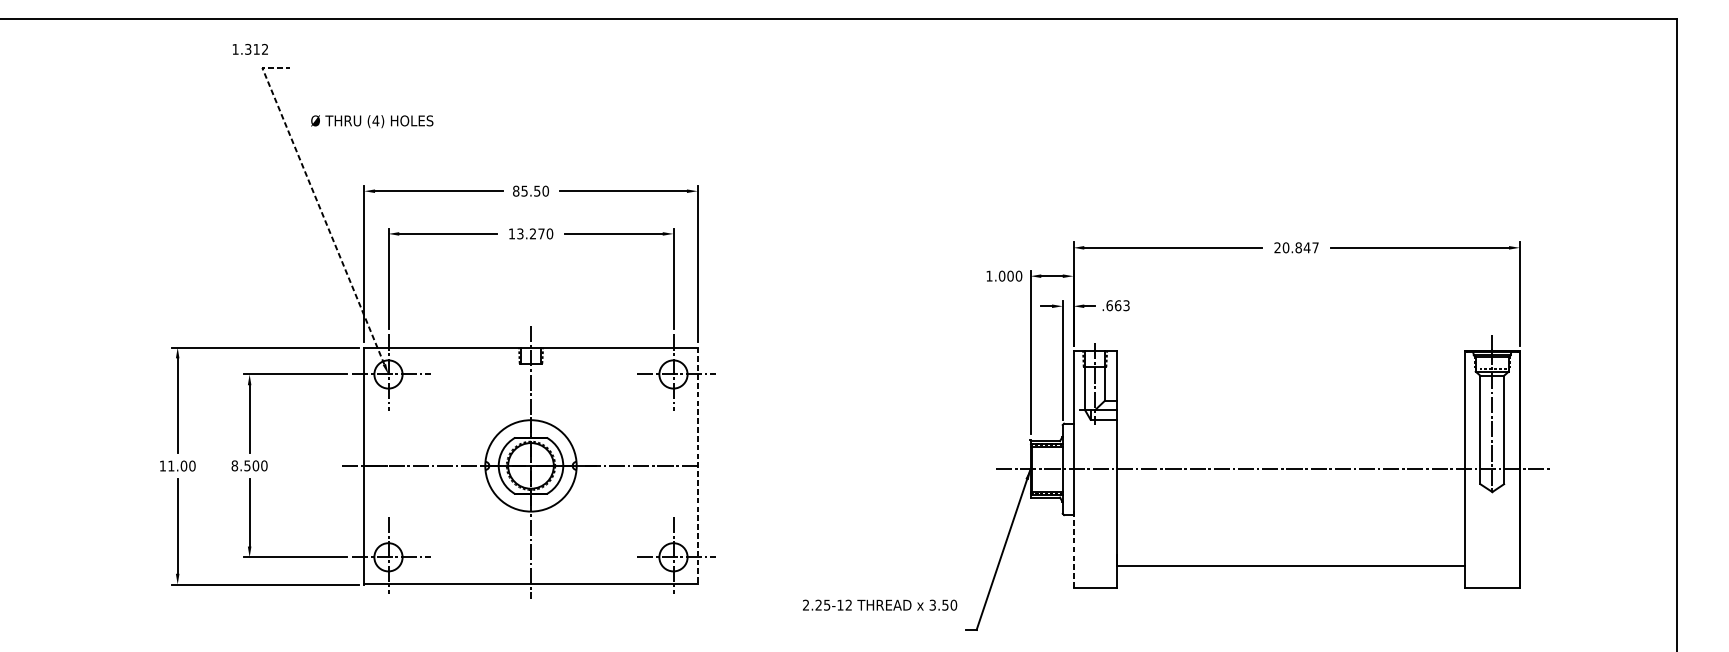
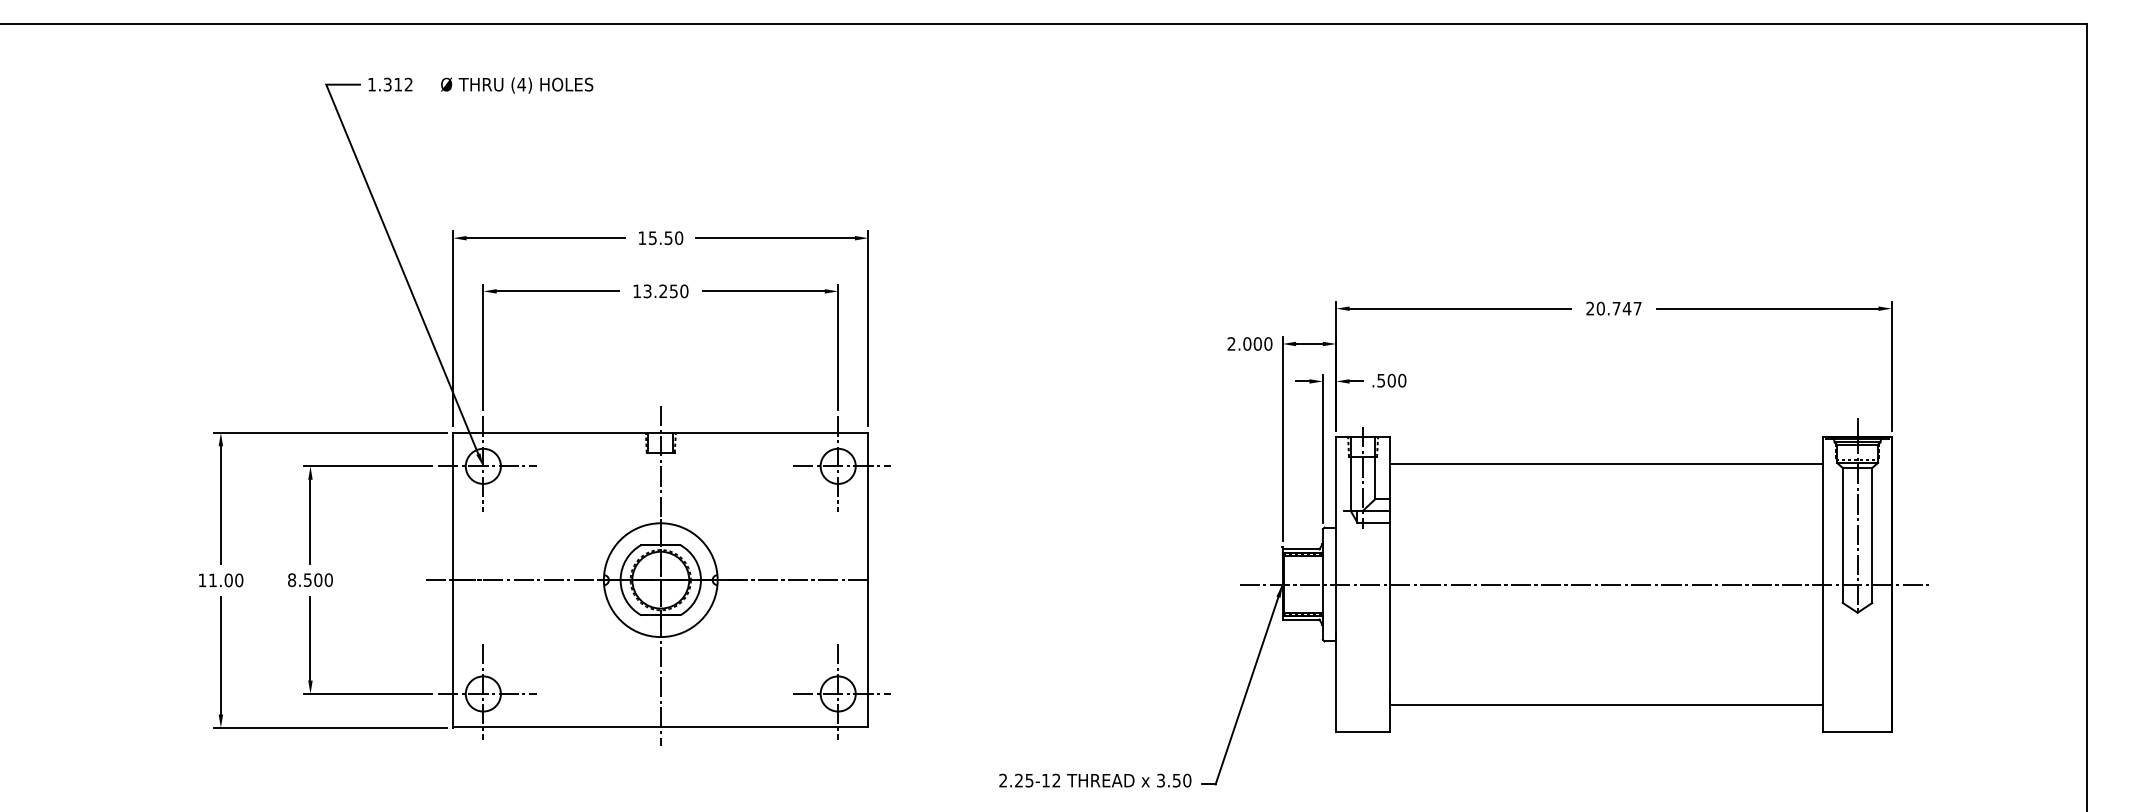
text: (250, 49) -> (390, 84), moved
text: (372, 121) -> (517, 85), moved
text: (516, 191) -> (642, 238), 85.50 -> 15.50
line: (317, 202) -> (395, 252), dashed -> solid
text: (541, 234) -> (673, 291), 13.270 -> 13.250
text: (1298, 247) -> (1616, 308), 20.847 -> 20.747
text: (989, 275) -> (1231, 343), 1.000 -> 2.000
text: (1117, 305) -> (1391, 380), .663 -> .500
line: (1290, 372) -> (1606, 463), added
line: (697, 466) -> (868, 580), dashed -> solid
line: (1073, 548) -> (1336, 682), dashed -> solid
text: (880, 605) -> (1095, 780), moved

